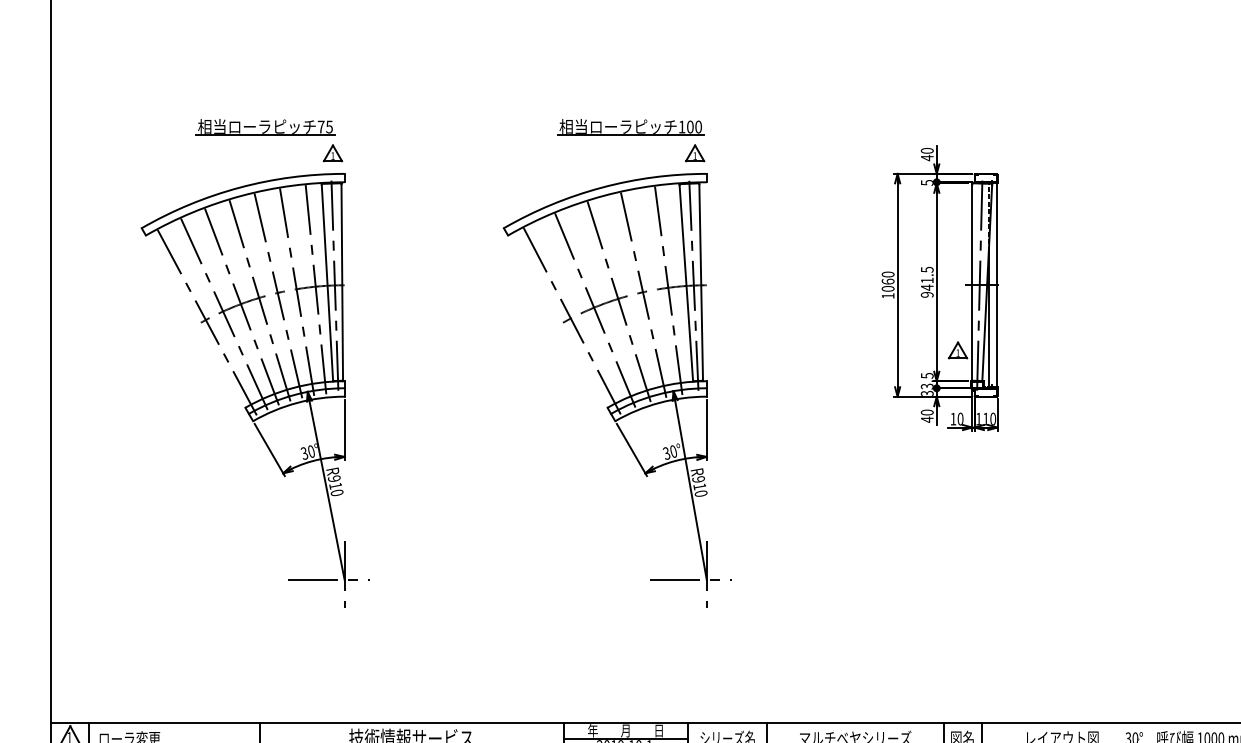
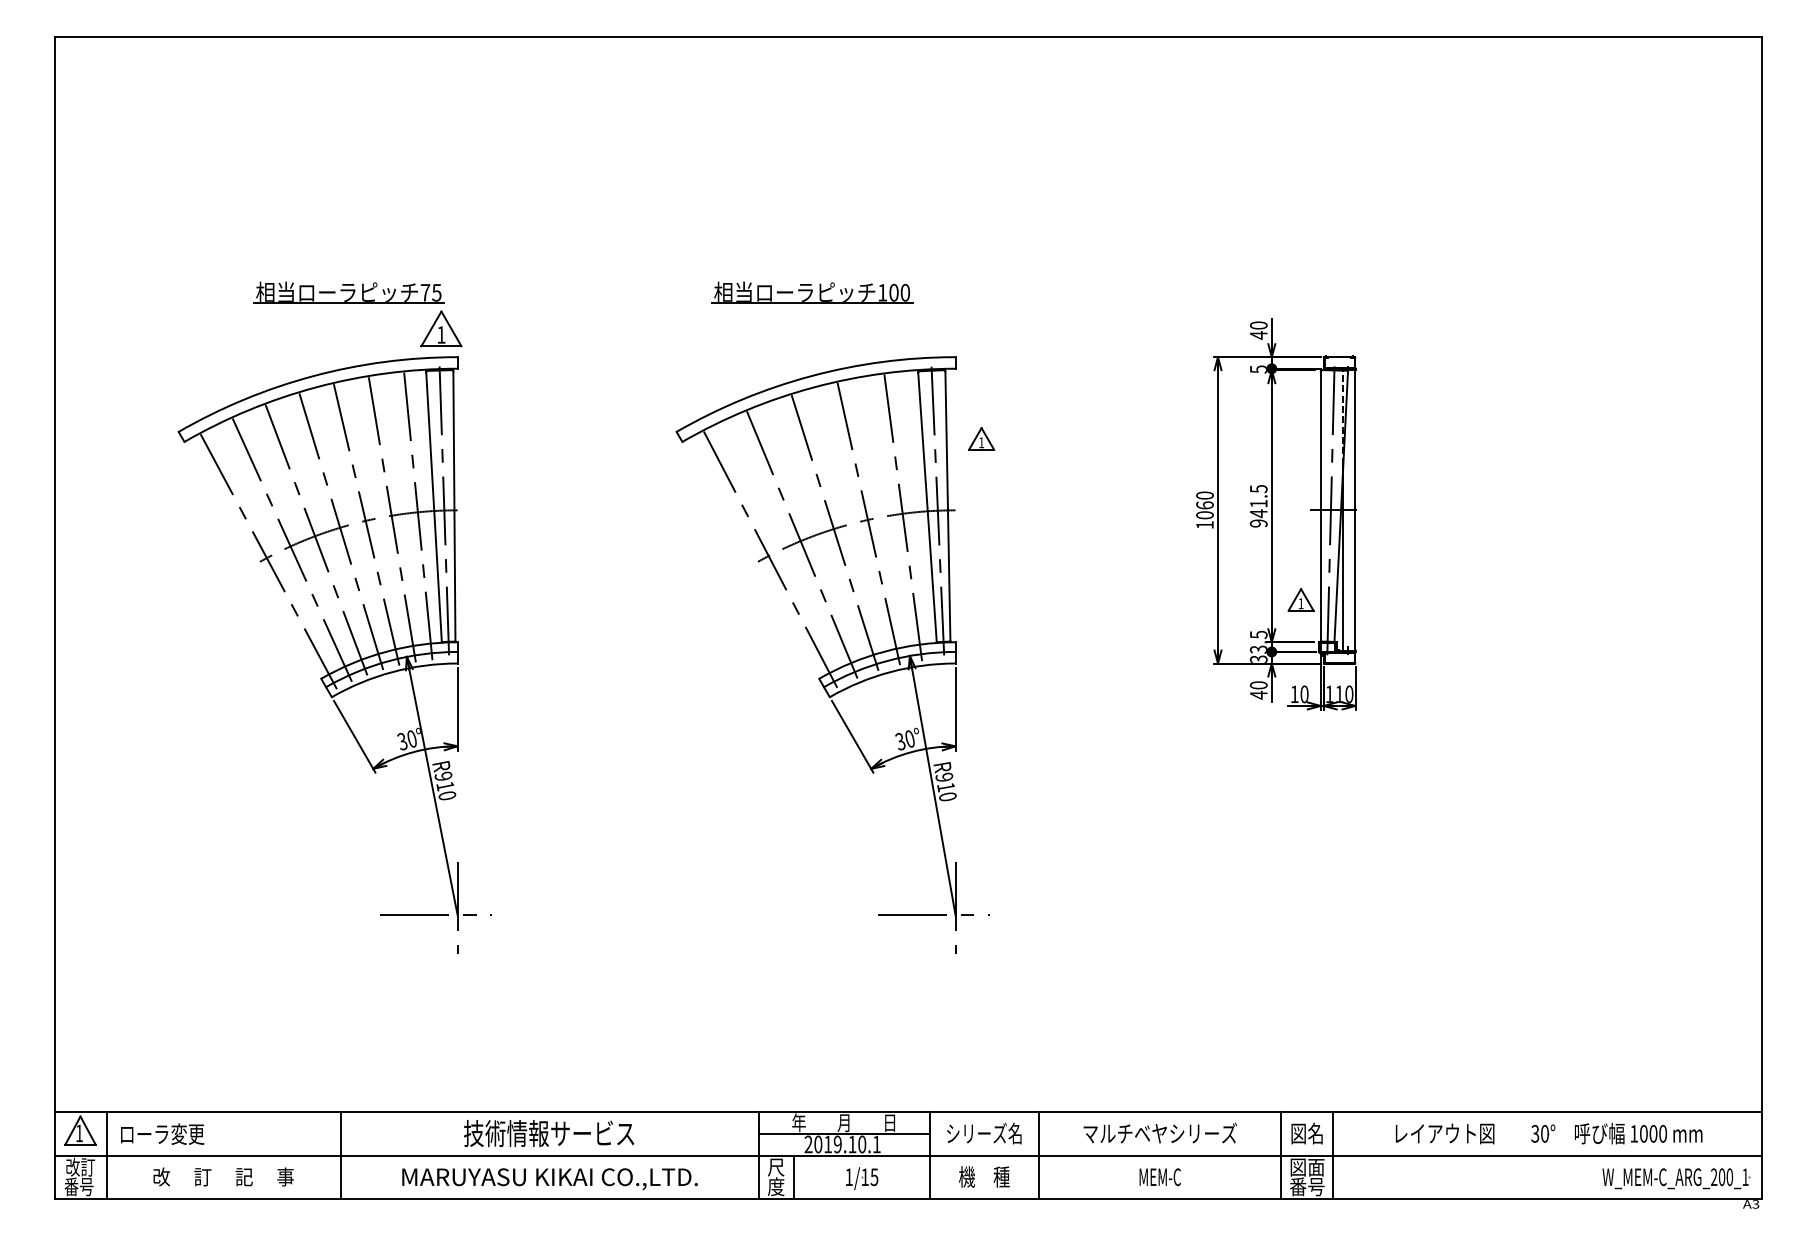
part: (631, 126) -> (812, 292), moved
part: (332, 153) -> (441, 328), size x1.6
part: (695, 153) -> (981, 438), moved

